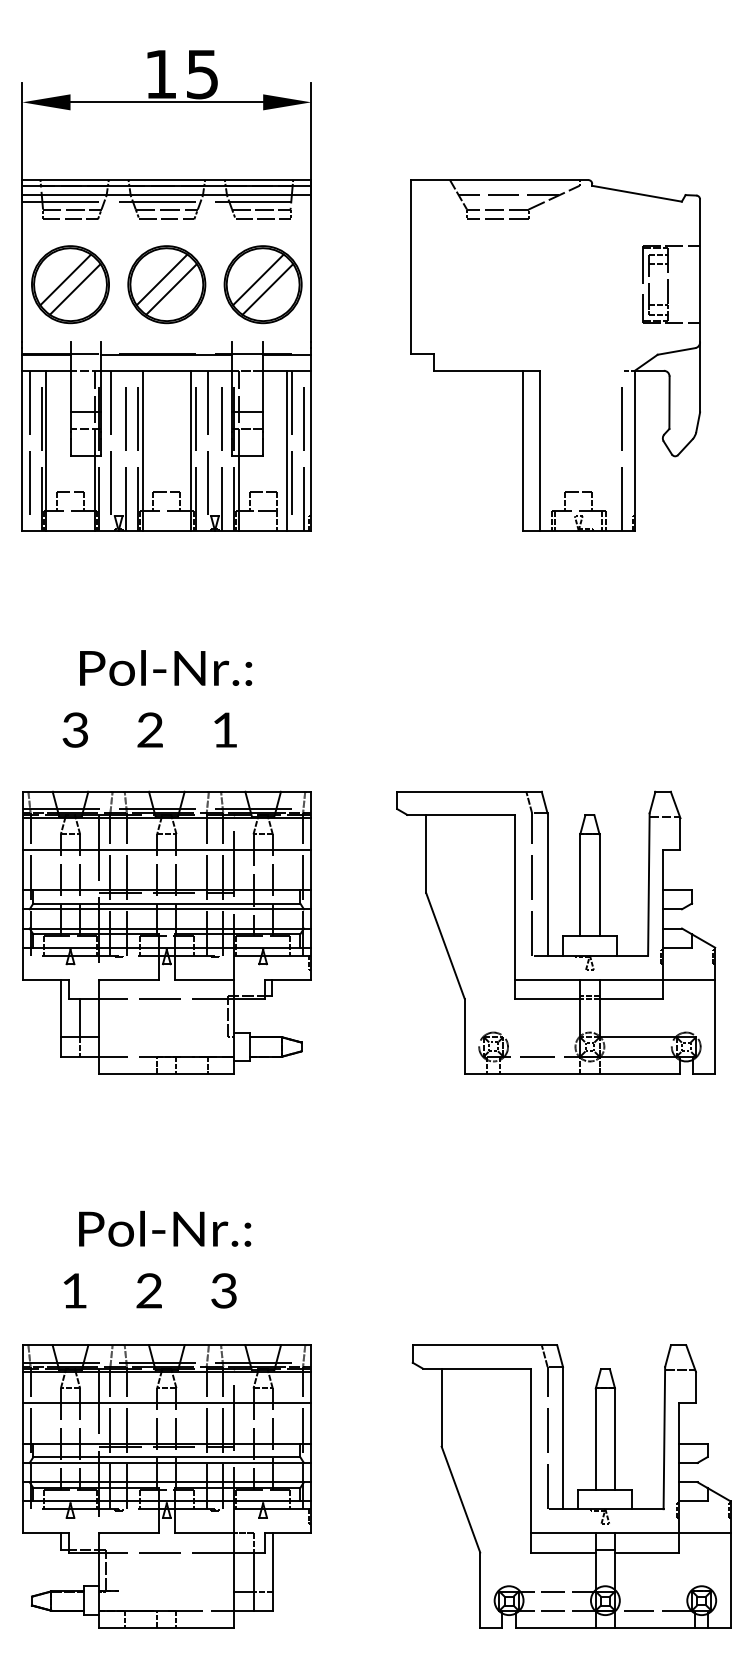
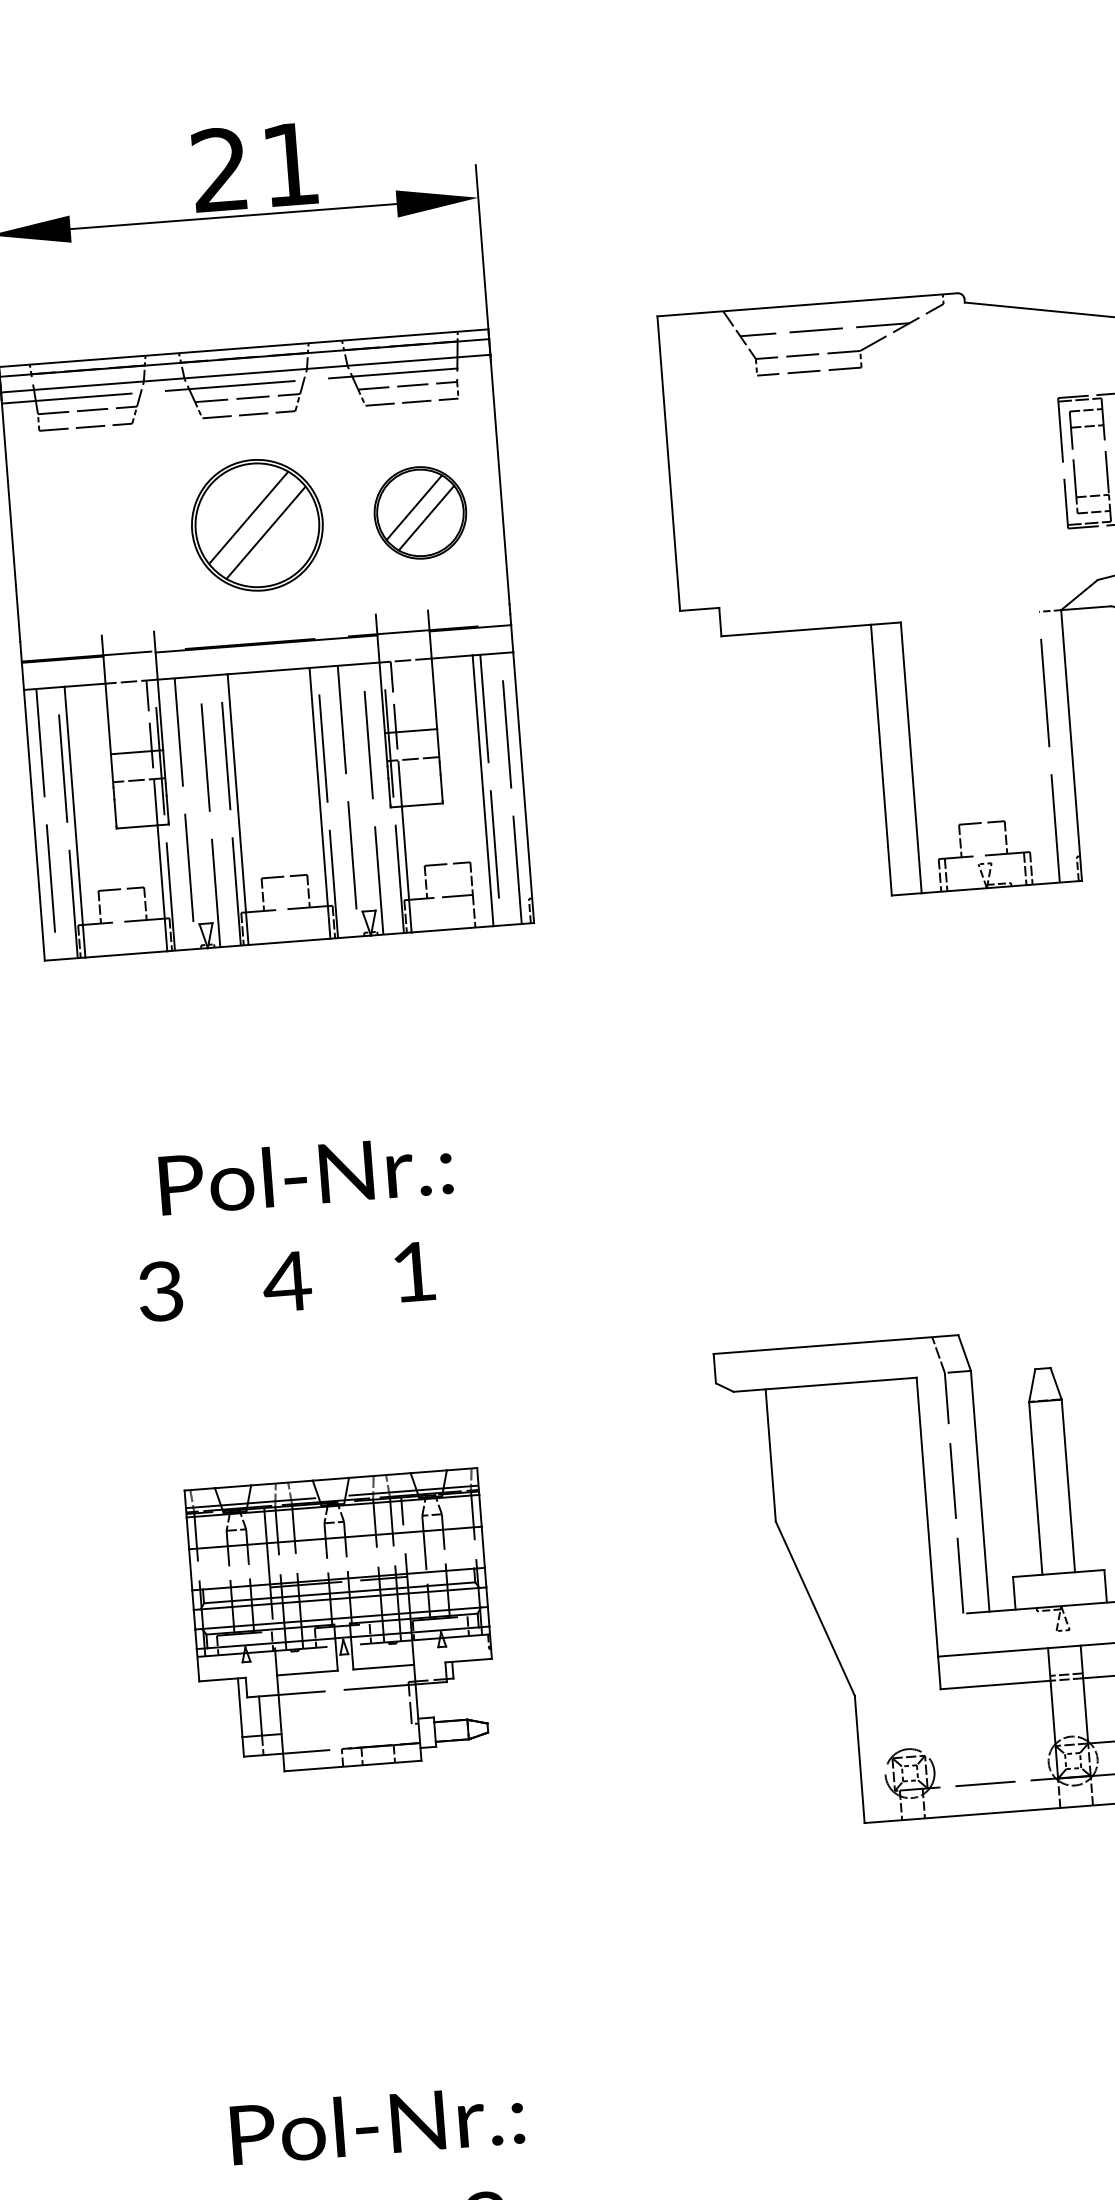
text: (181, 74) -> (254, 167), 15 -> 21
part: (70, 284) -> (94, 537), removed
part: (262, 284) -> (419, 512), size x0.7
text: (149, 729) -> (286, 1280), 2 -> 4
part: (166, 932) -> (341, 1622), size x0.6

